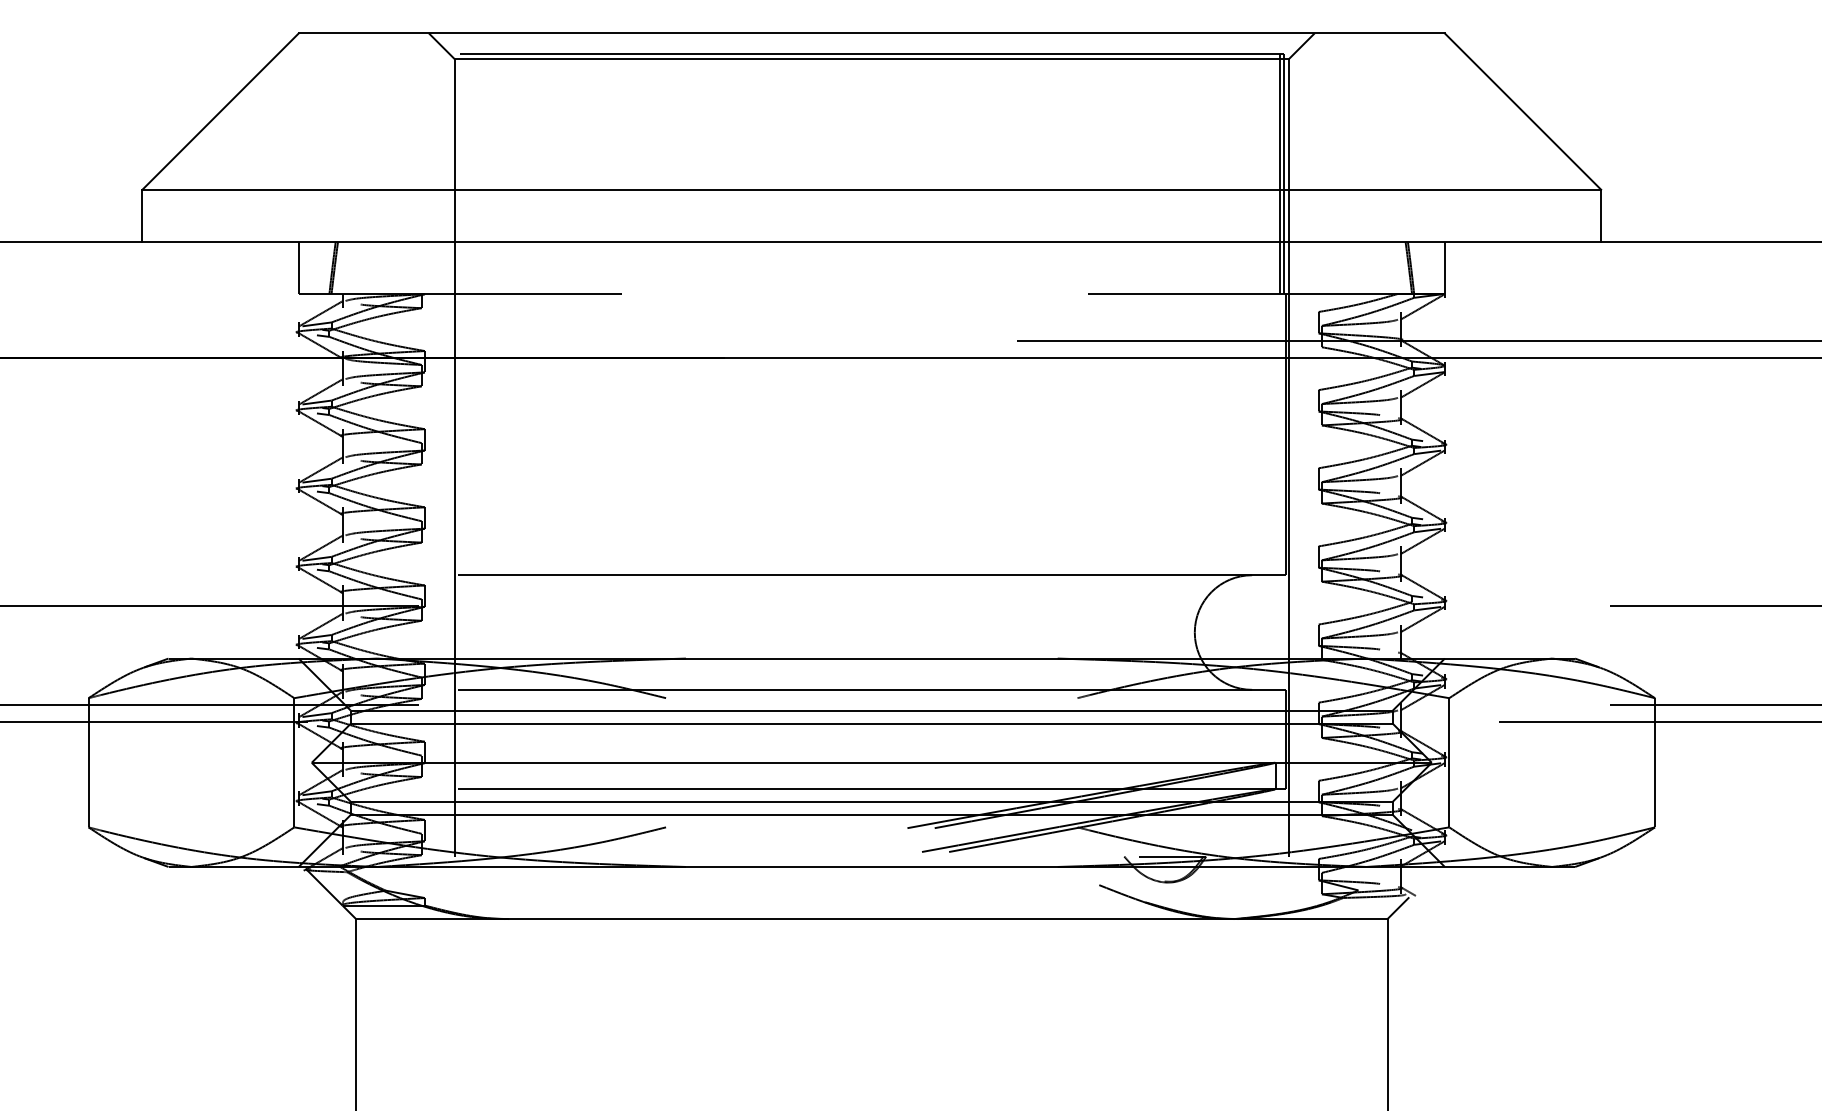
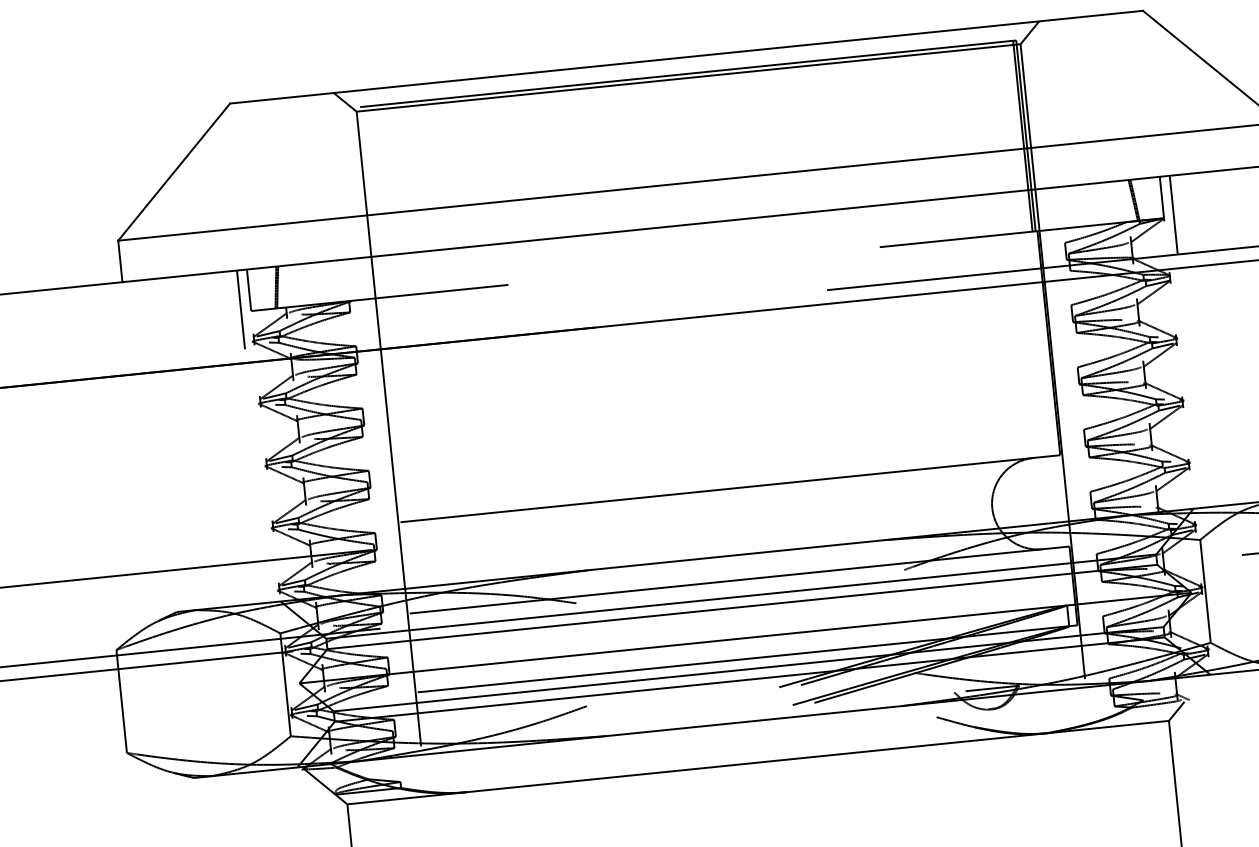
line: (286, 290) -> (241, 309), added
line: (1457, 290) -> (1173, 214), added

